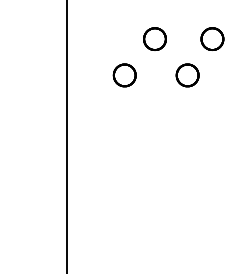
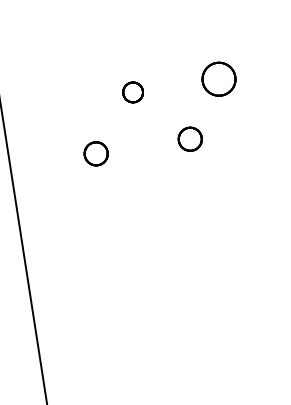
part: (154, 38) -> (132, 91), size x0.6
part: (124, 75) -> (95, 153), size x0.7
part: (187, 75) -> (190, 139), size x0.7

